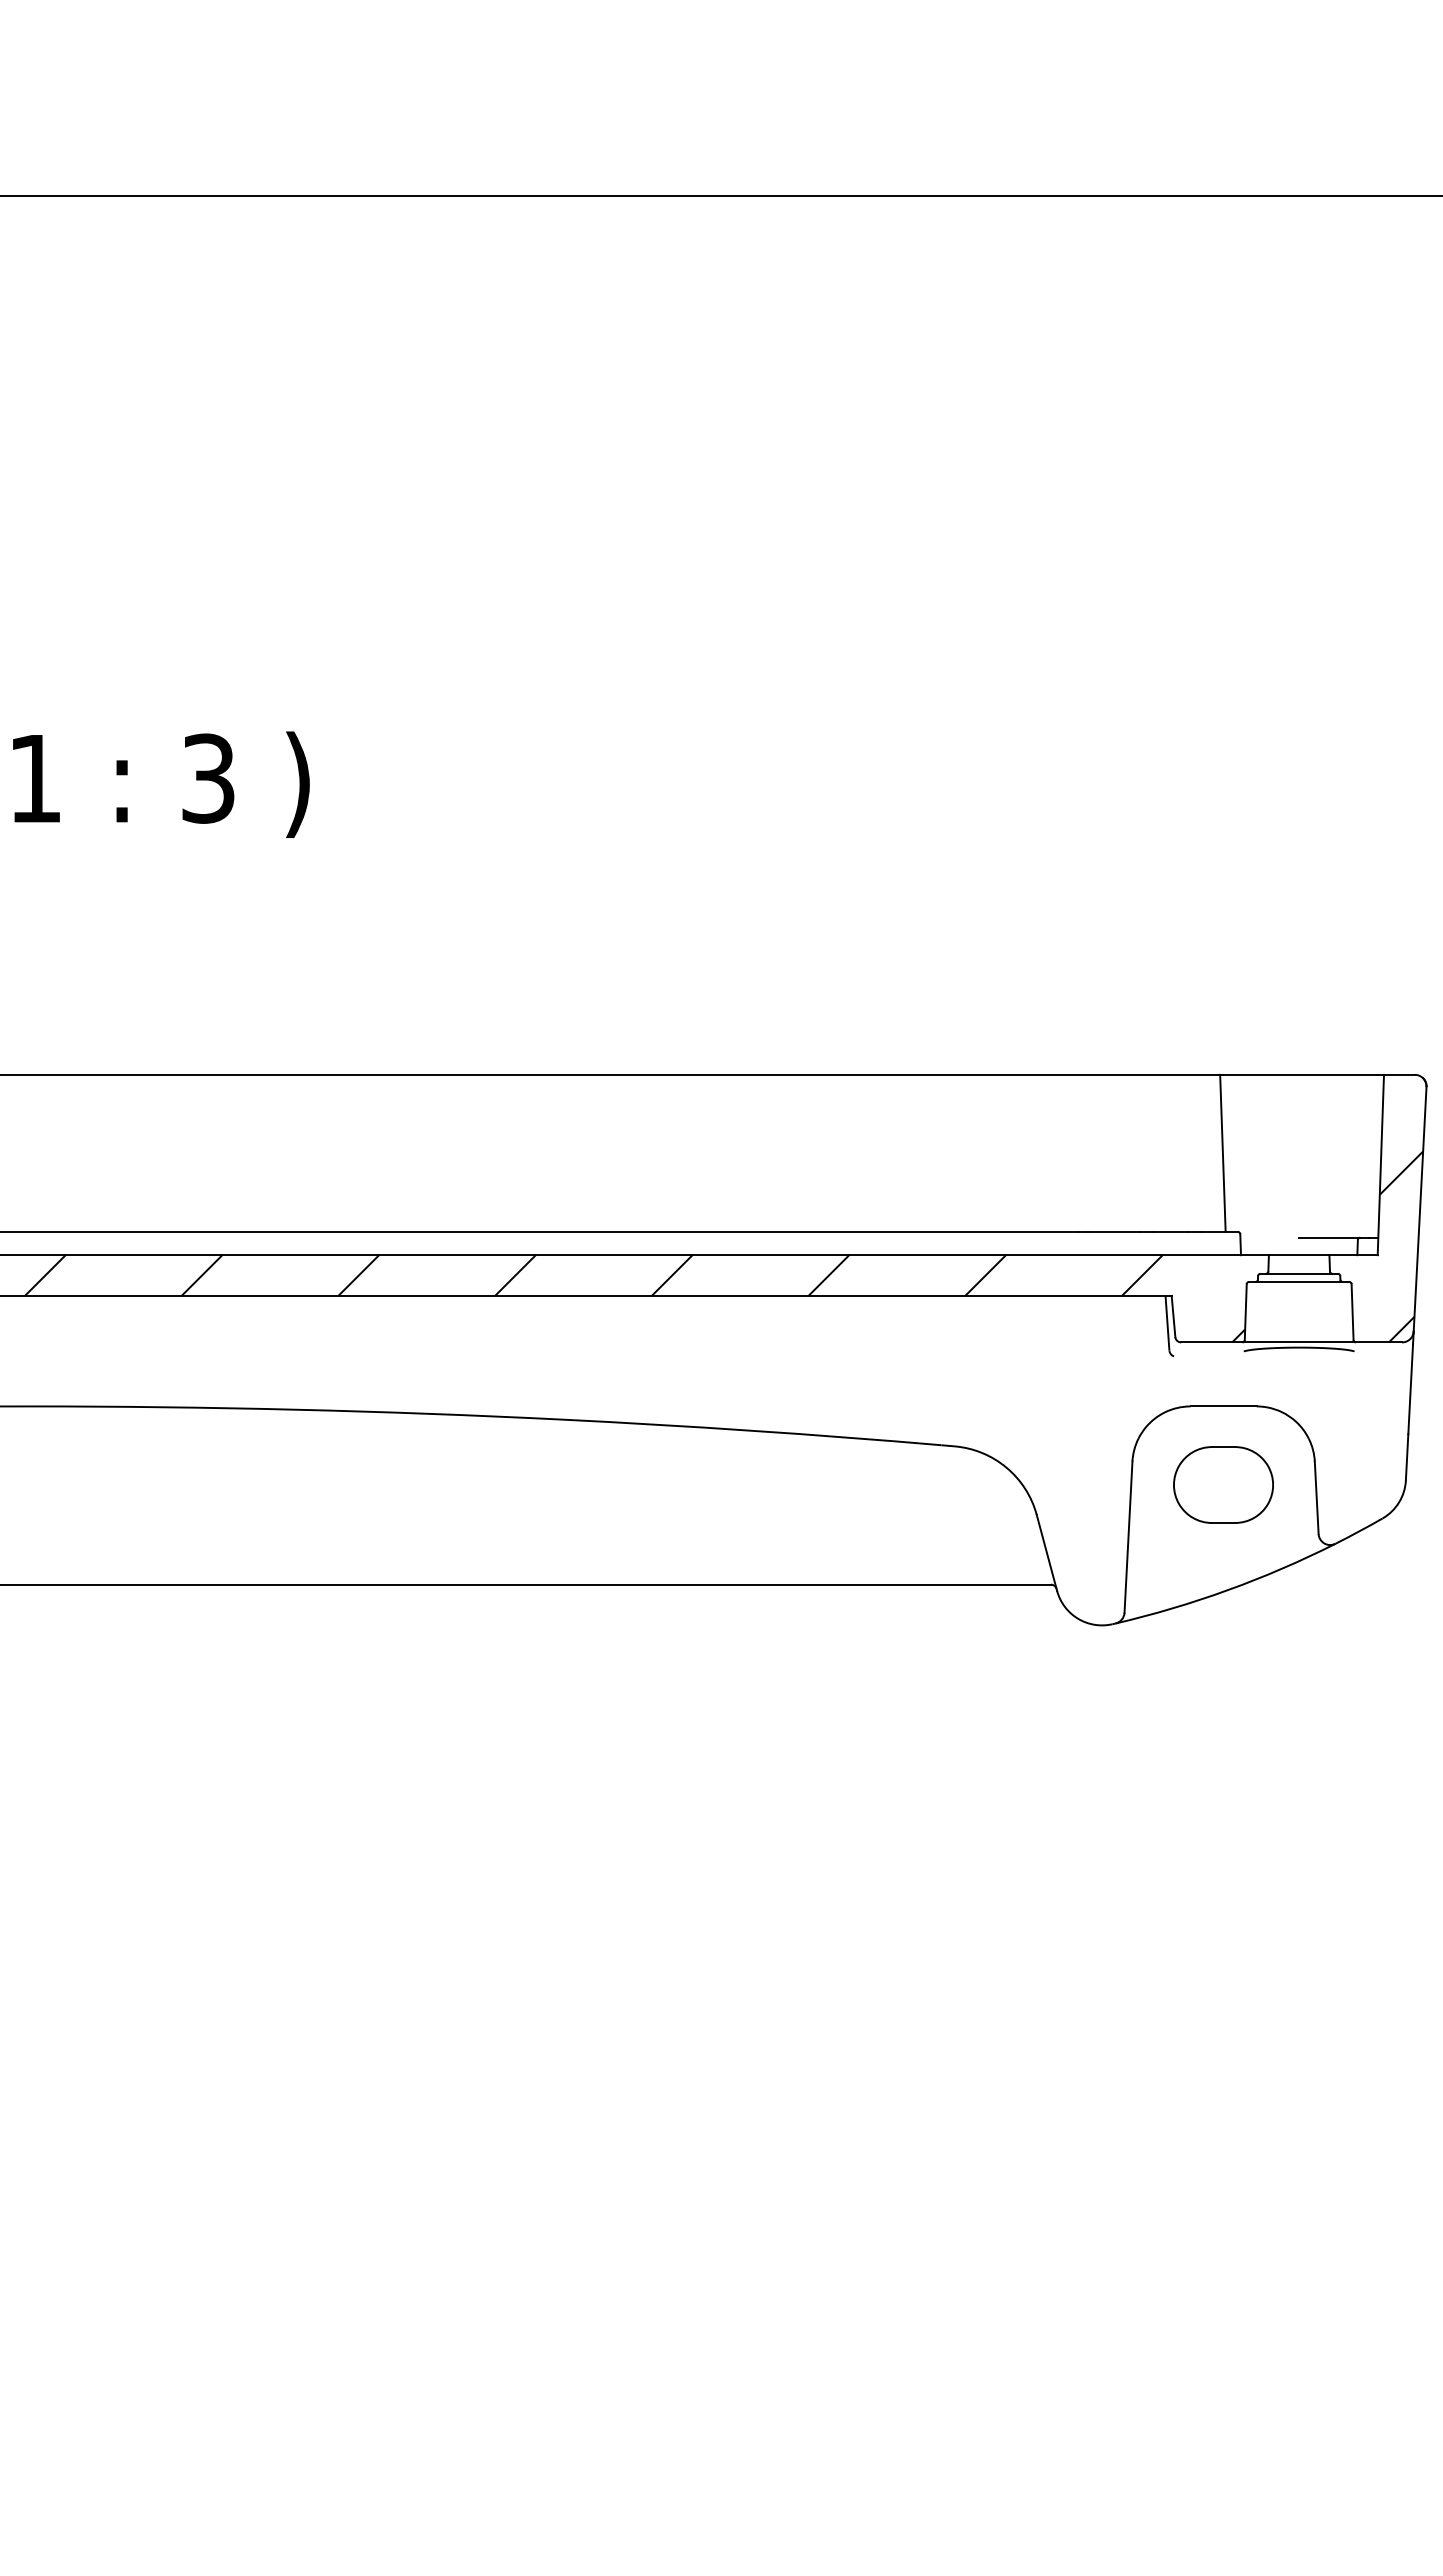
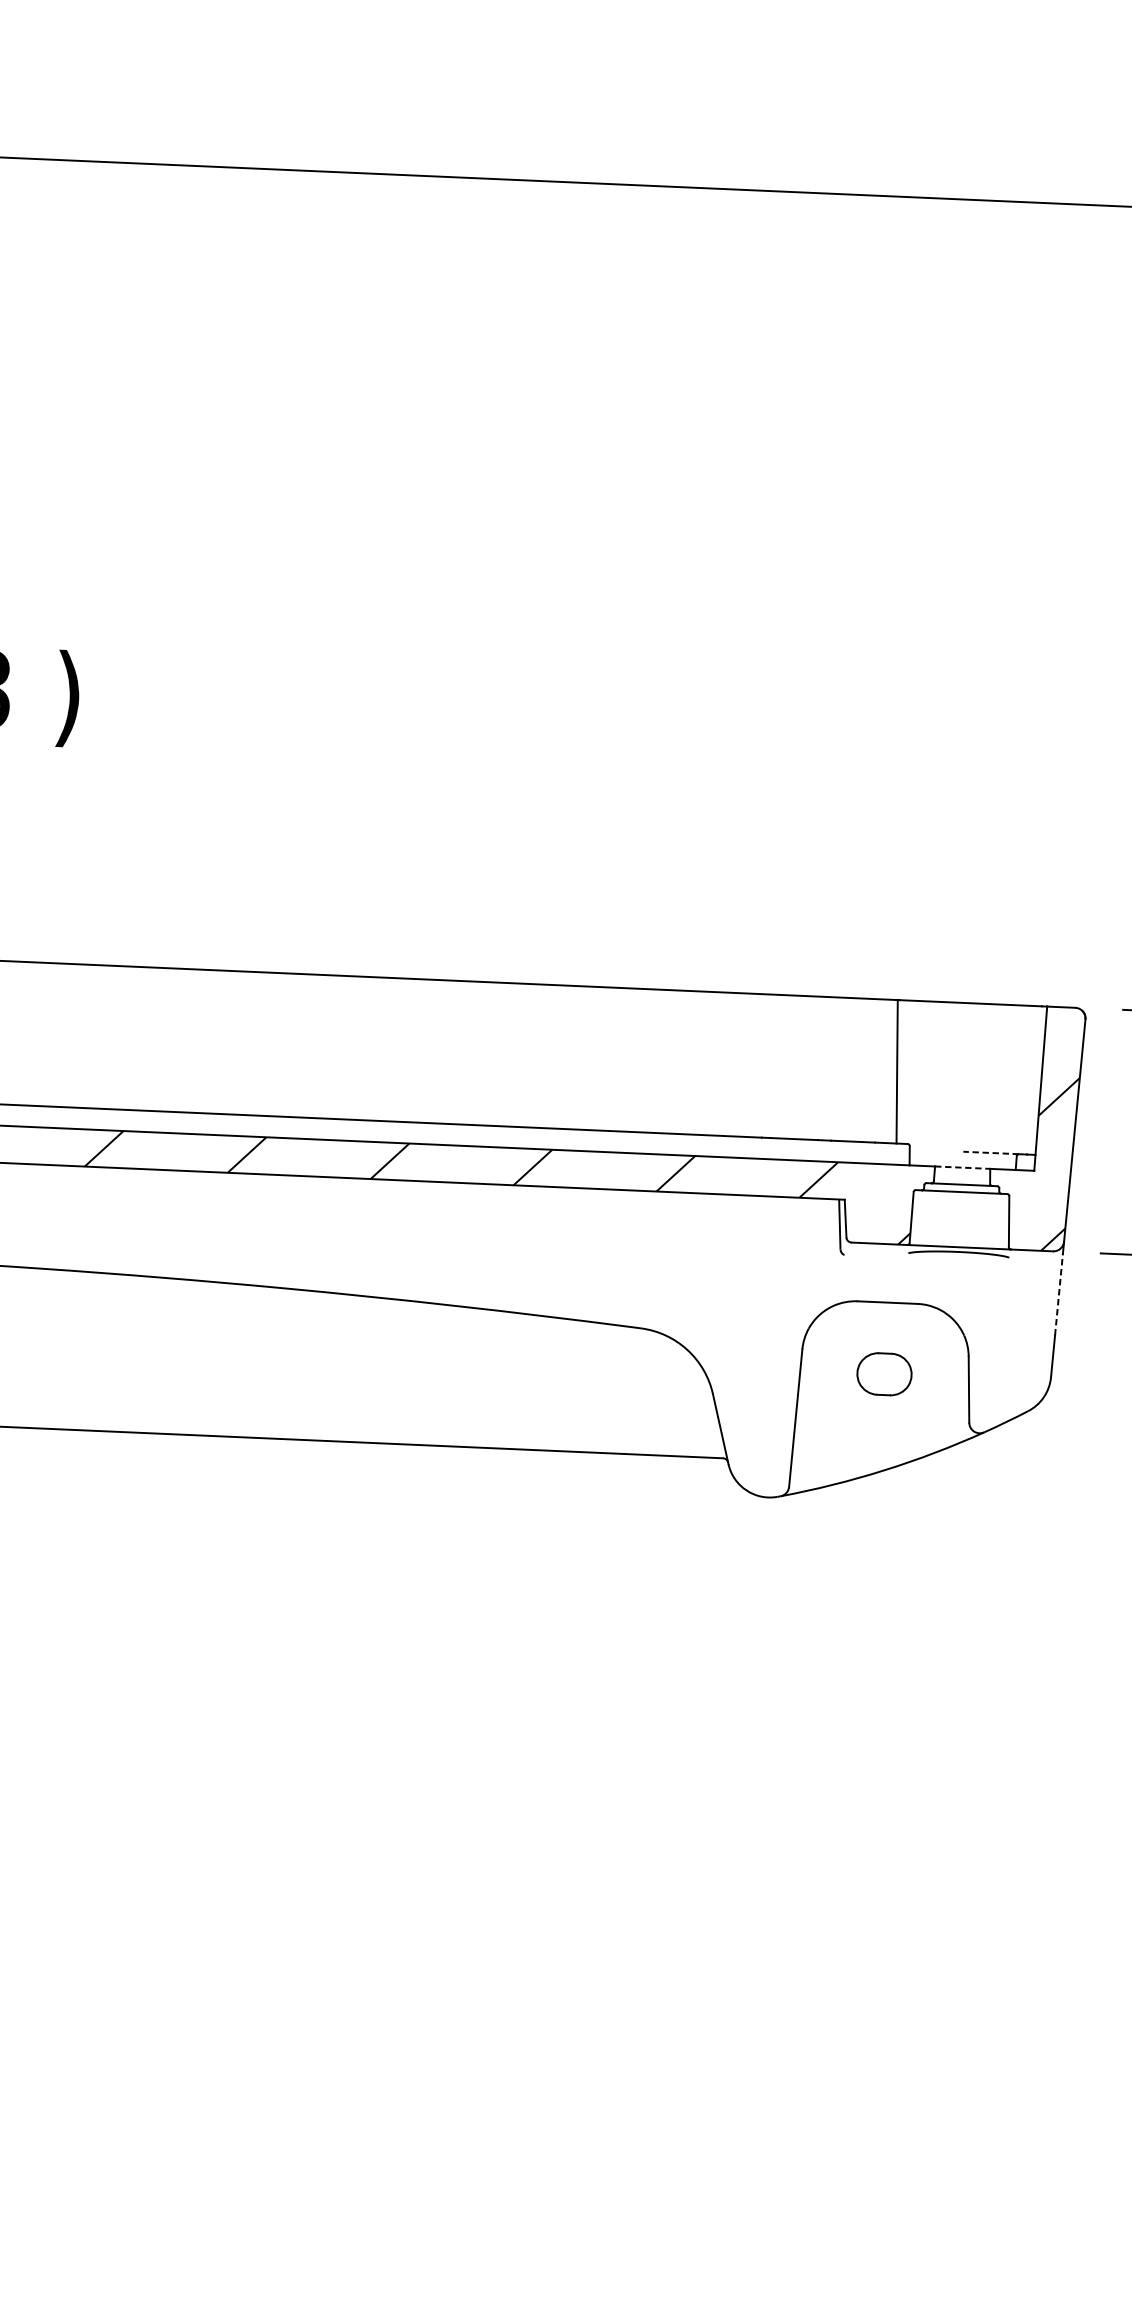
line: (1329, 1237) -> (991, 1152), solid -> dashed
line: (1299, 1255) -> (962, 1167), solid -> dashed
line: (1410, 1388) -> (1058, 1293), solid -> dashed
part: (1223, 1484) -> (884, 1373), size x0.6

